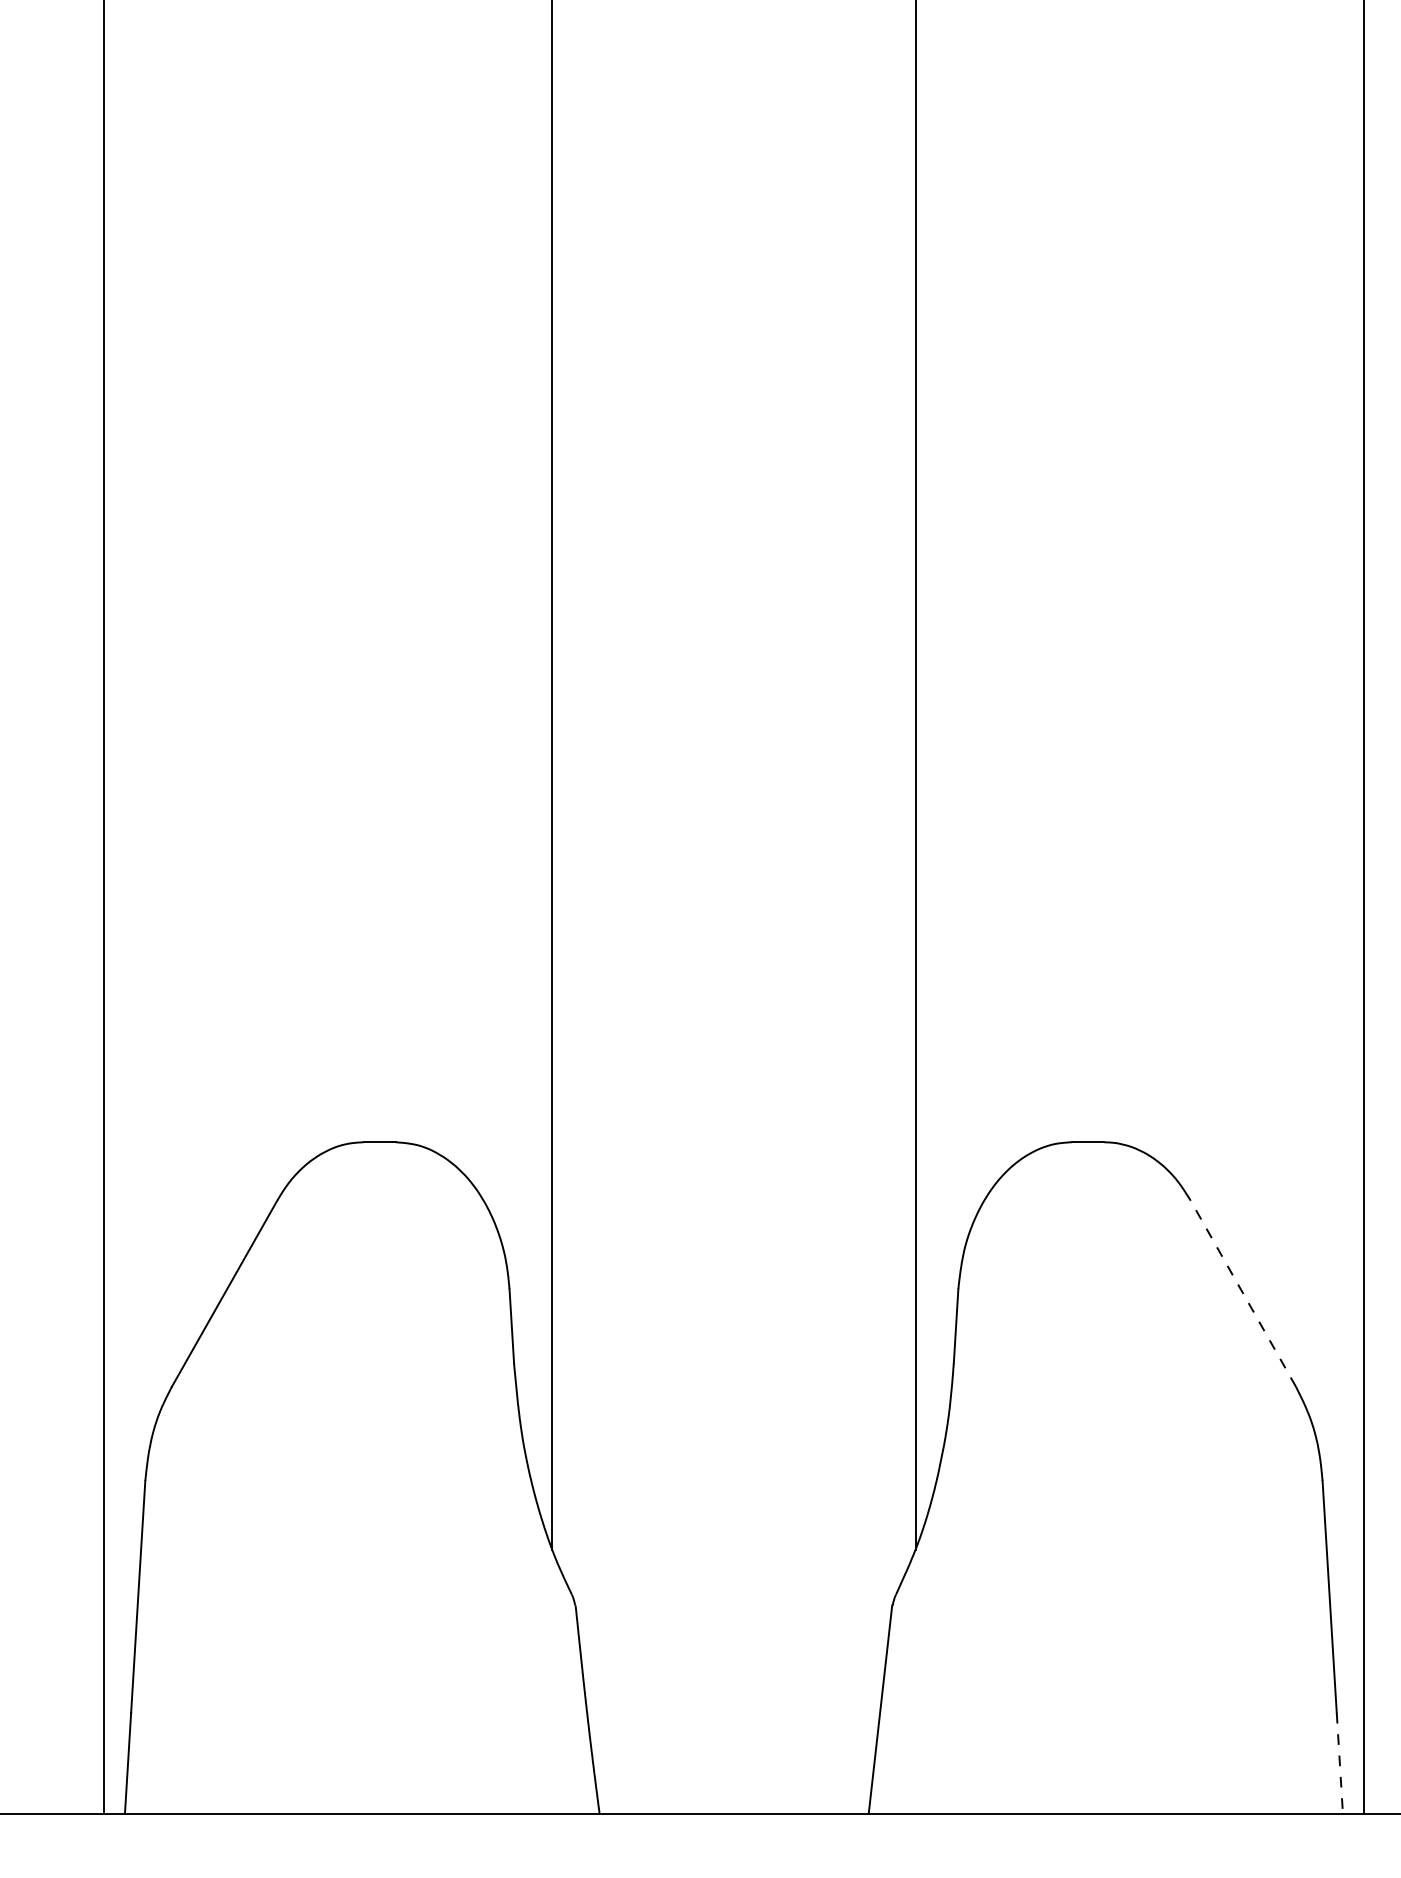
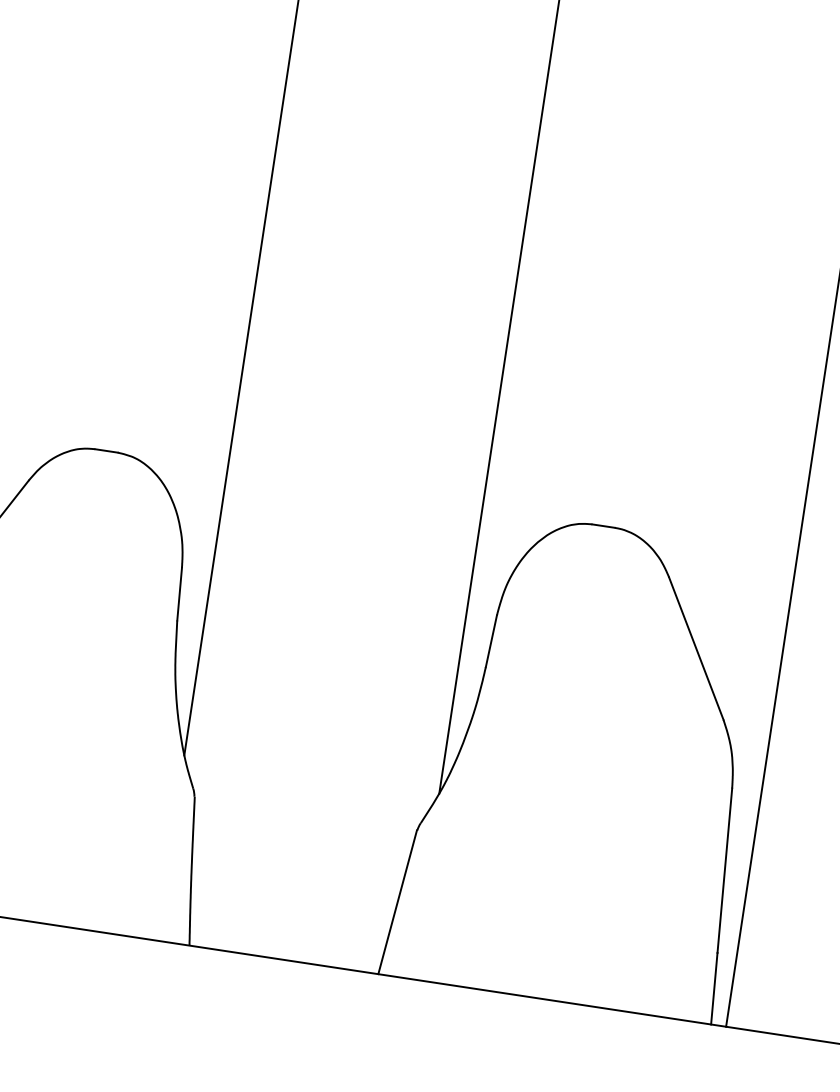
line: (1242, 1293) -> (695, 648), dashed -> solid
line: (1339, 1763) -> (714, 988), dashed -> solid

